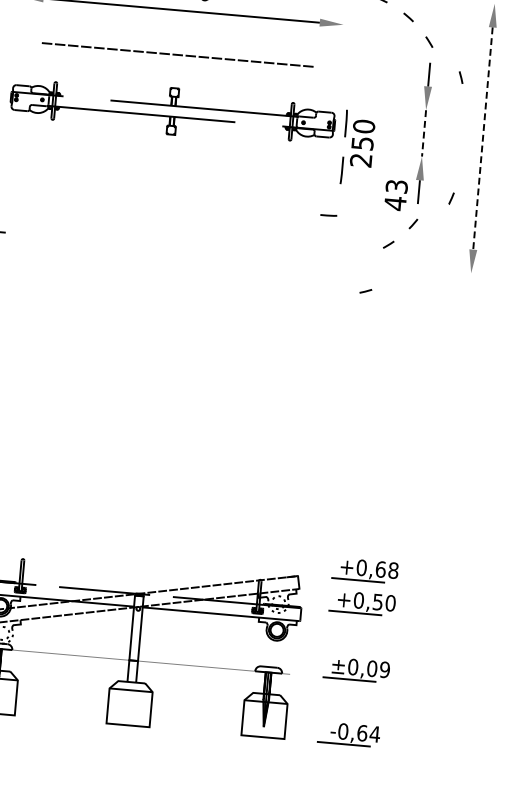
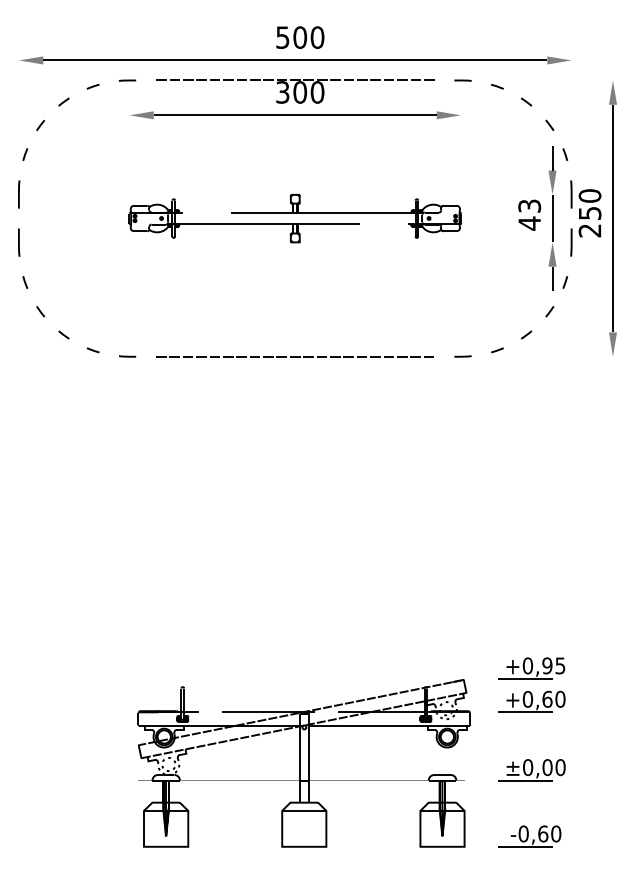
line: (177, 54) -> (294, 356), moved
line: (461, 77) -> (565, 154), moved
line: (423, 133) -> (552, 218), dashed -> solid
line: (482, 138) -> (612, 218), dashed -> solid
part: (357, 148) -> (585, 218), moved
text: (395, 194) -> (529, 214), moved
line: (451, 198) -> (565, 282), moved
line: (328, 215) -> (462, 356), moved
line: (365, 291) -> (497, 350), moved
text: (386, 569) -> (553, 665), +0,68 -> +0,95
text: (378, 601) -> (547, 698), +0,50 -> +0,60
text: (384, 669) -> (560, 767), ±0,09 -> ±0,00
text: (374, 733) -> (555, 833), -0,64 -> -0,60

